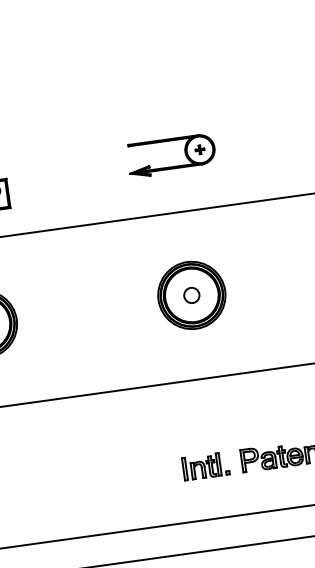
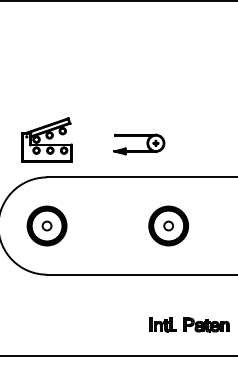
part: (172, 155) -> (139, 144), moved

